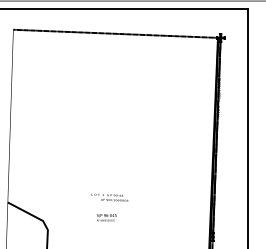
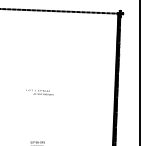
text: (109, 197) -> (39, 92), moved

